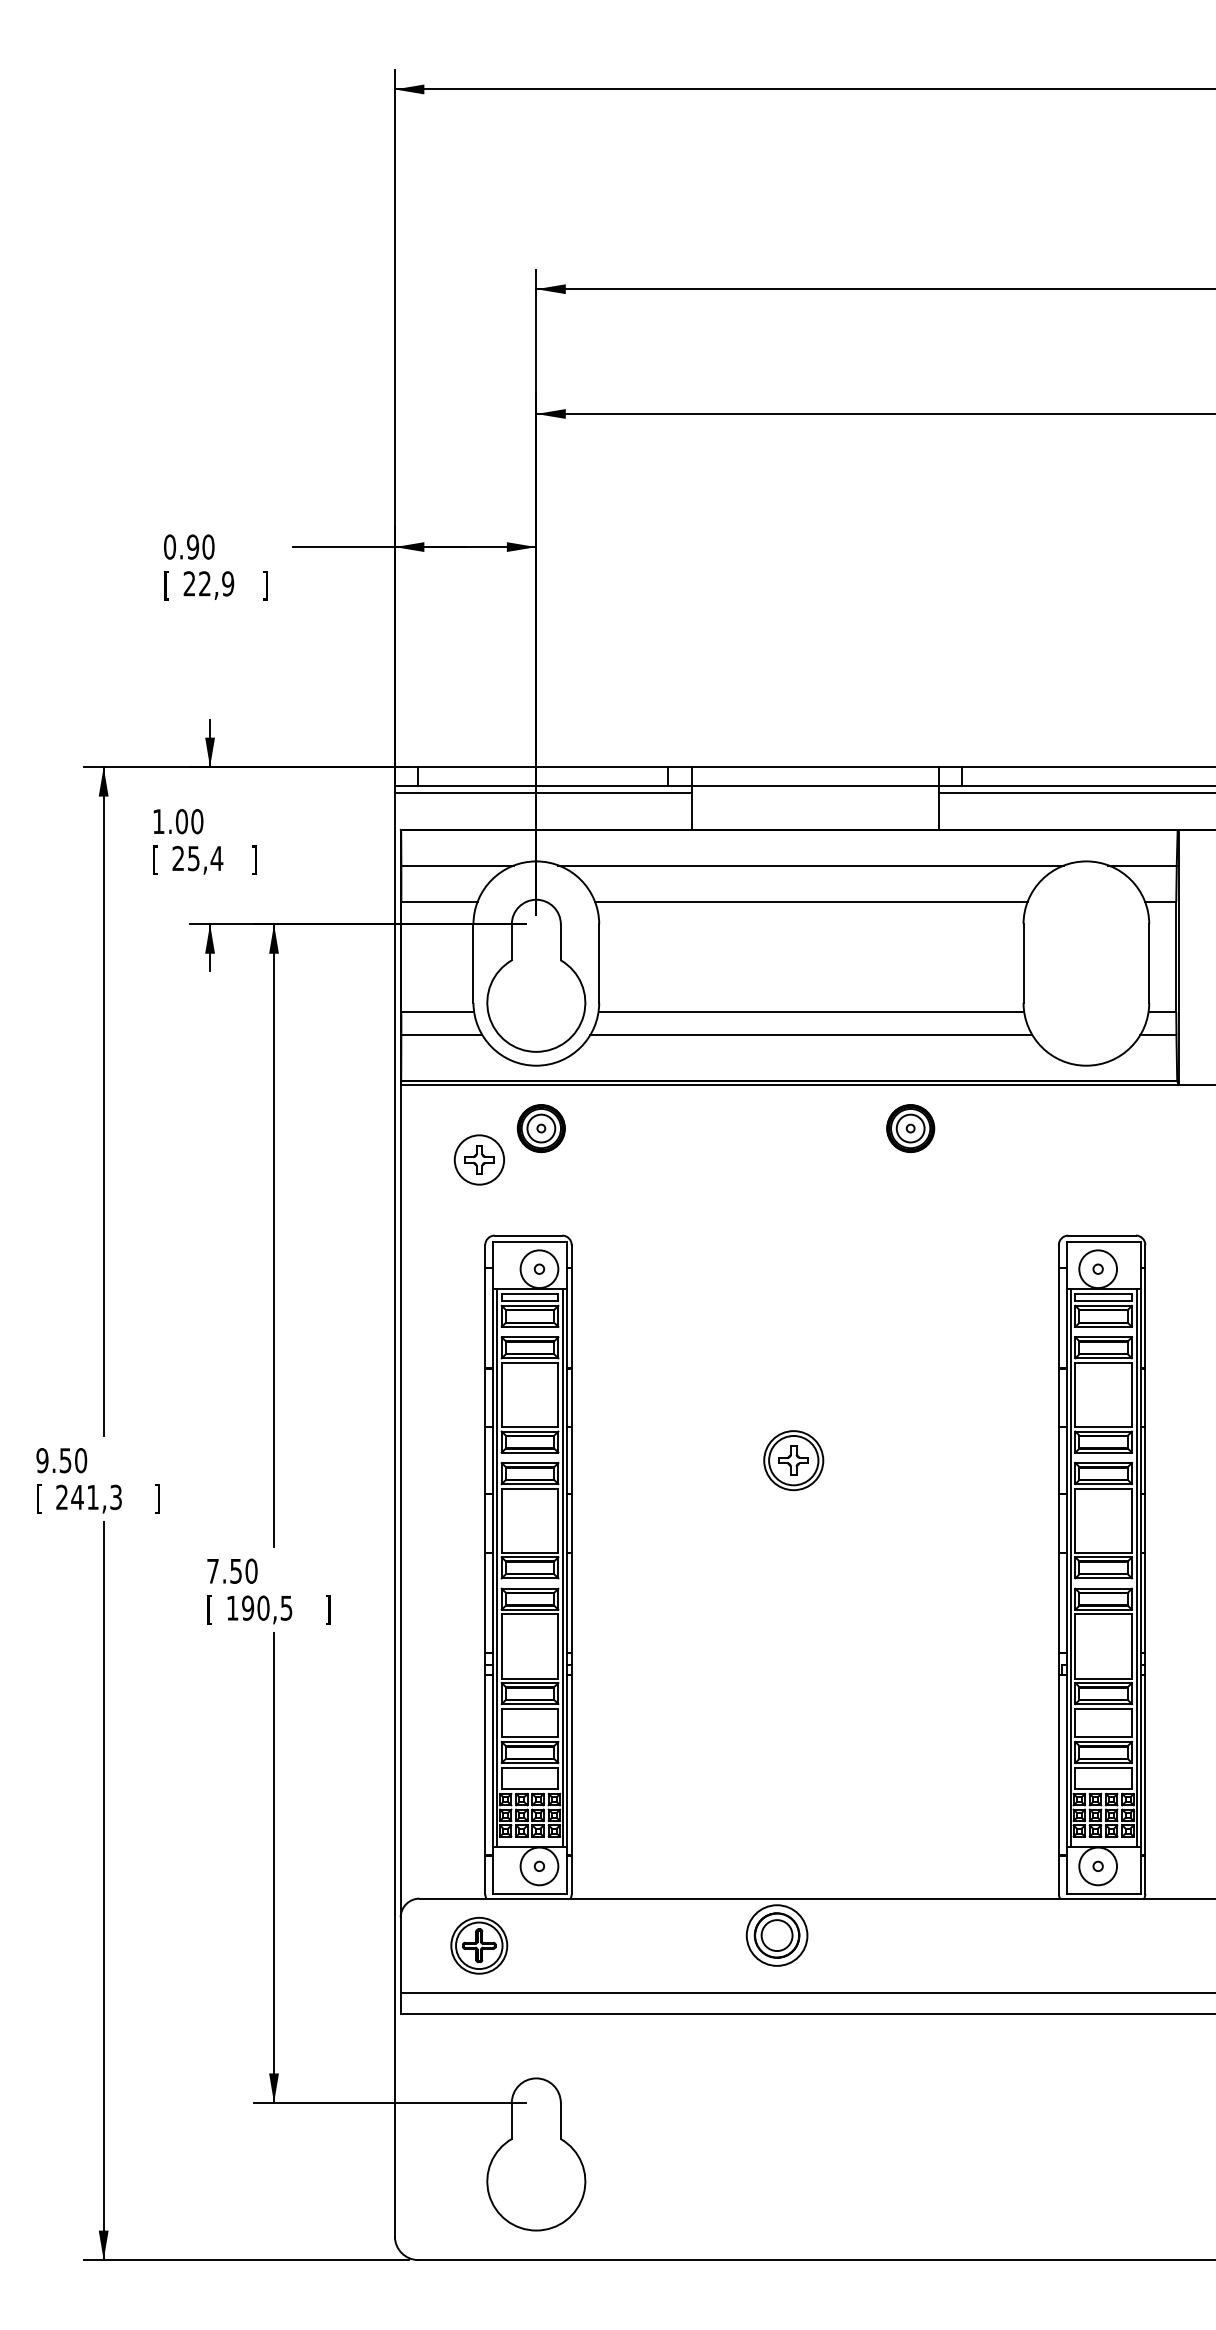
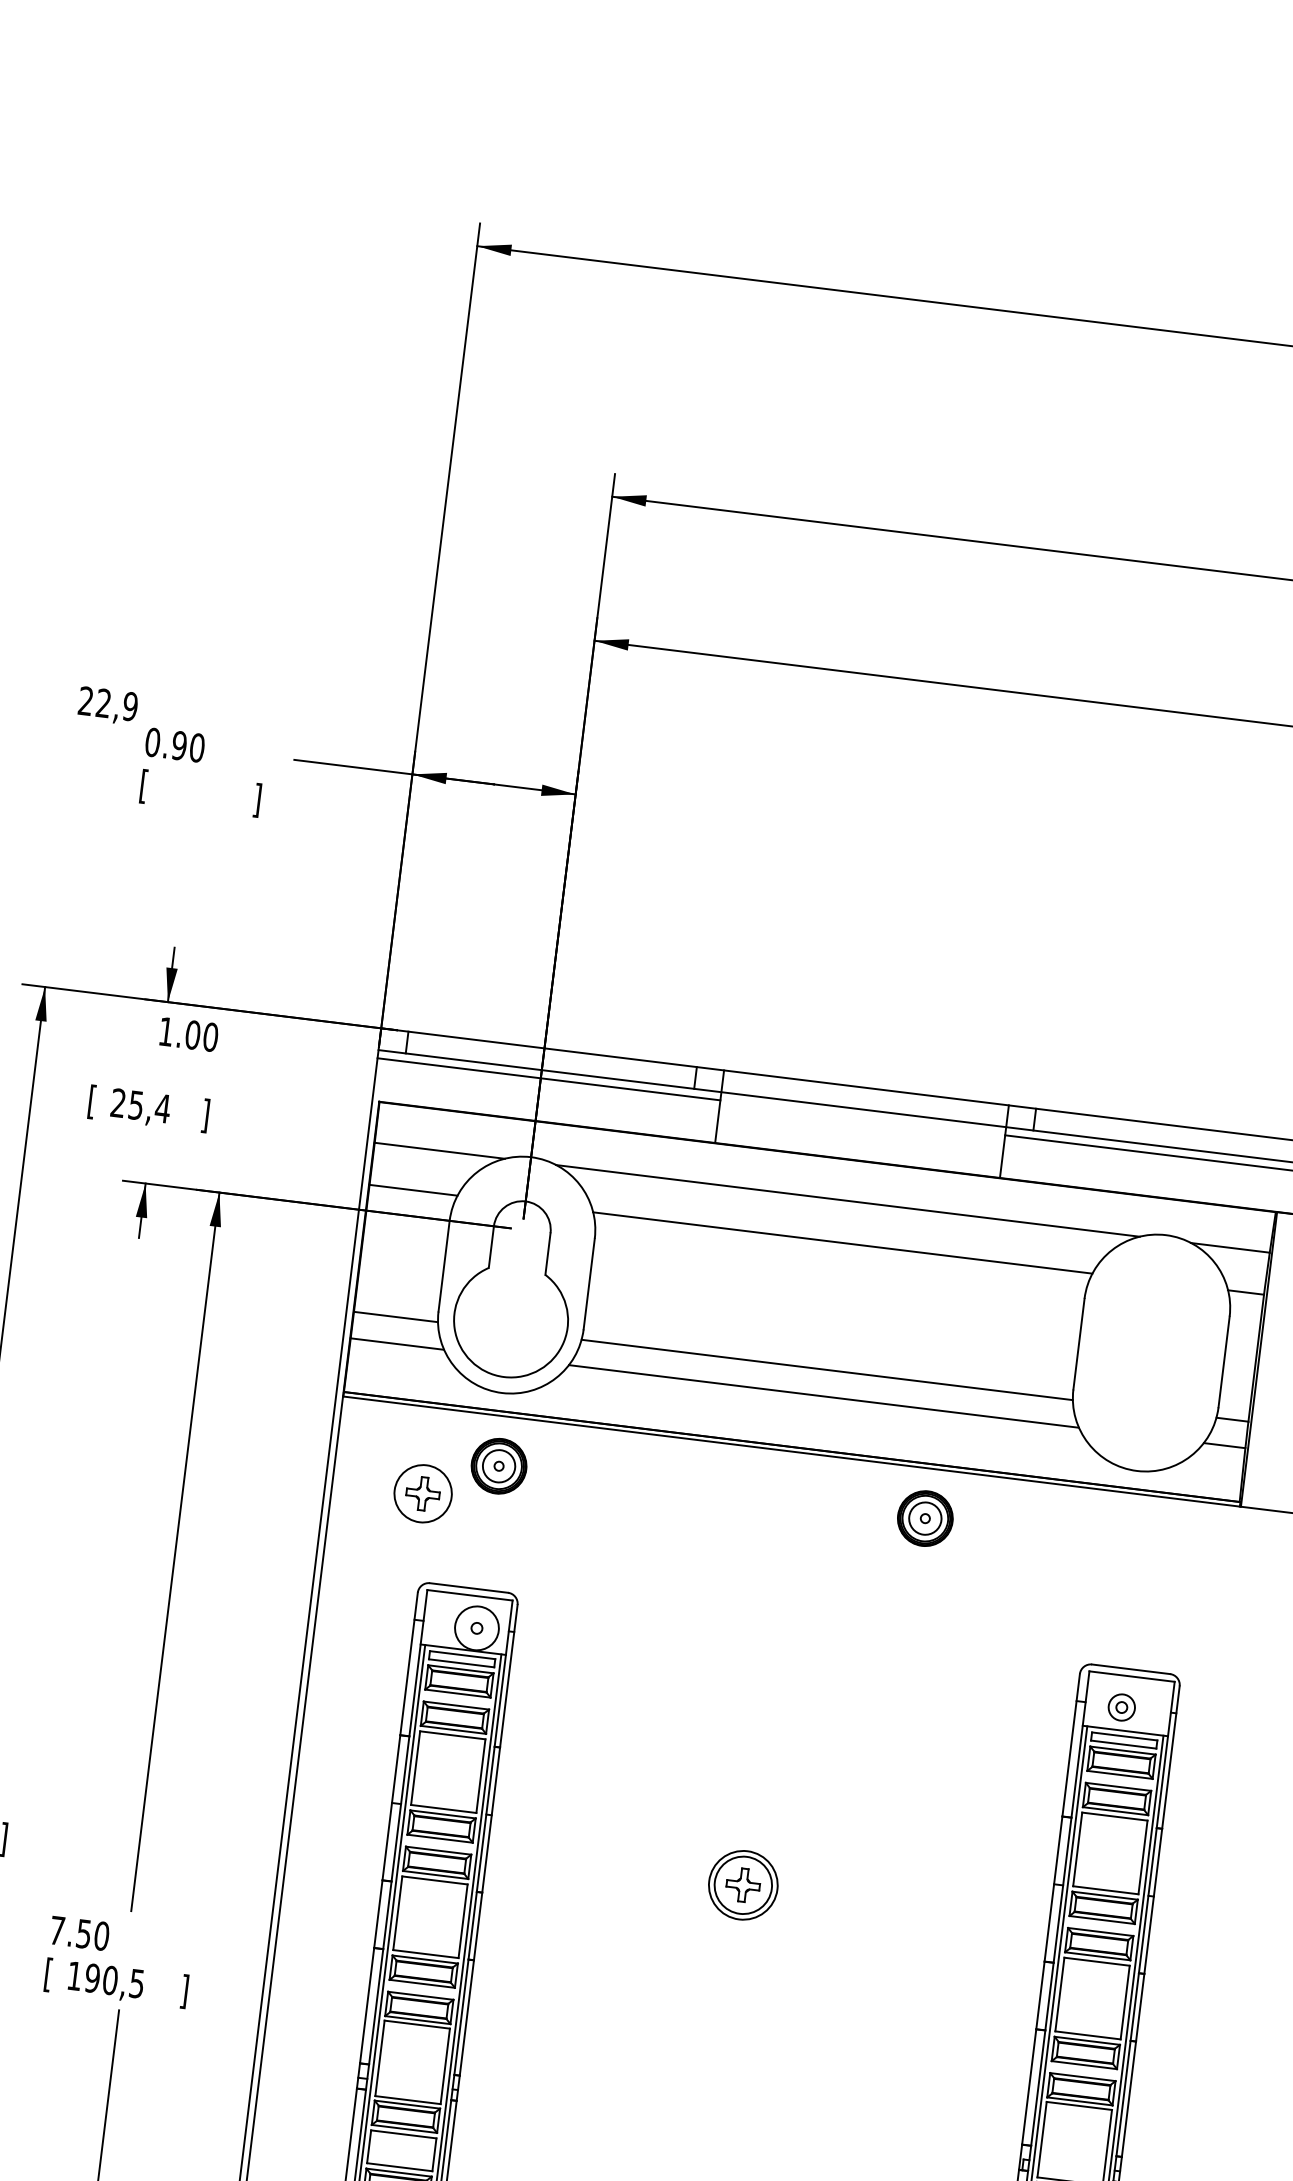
text: (208, 585) -> (107, 705), moved
text: (178, 821) -> (189, 1034), moved
circle: (1098, 1269) -> (1122, 1707), size x0.6

